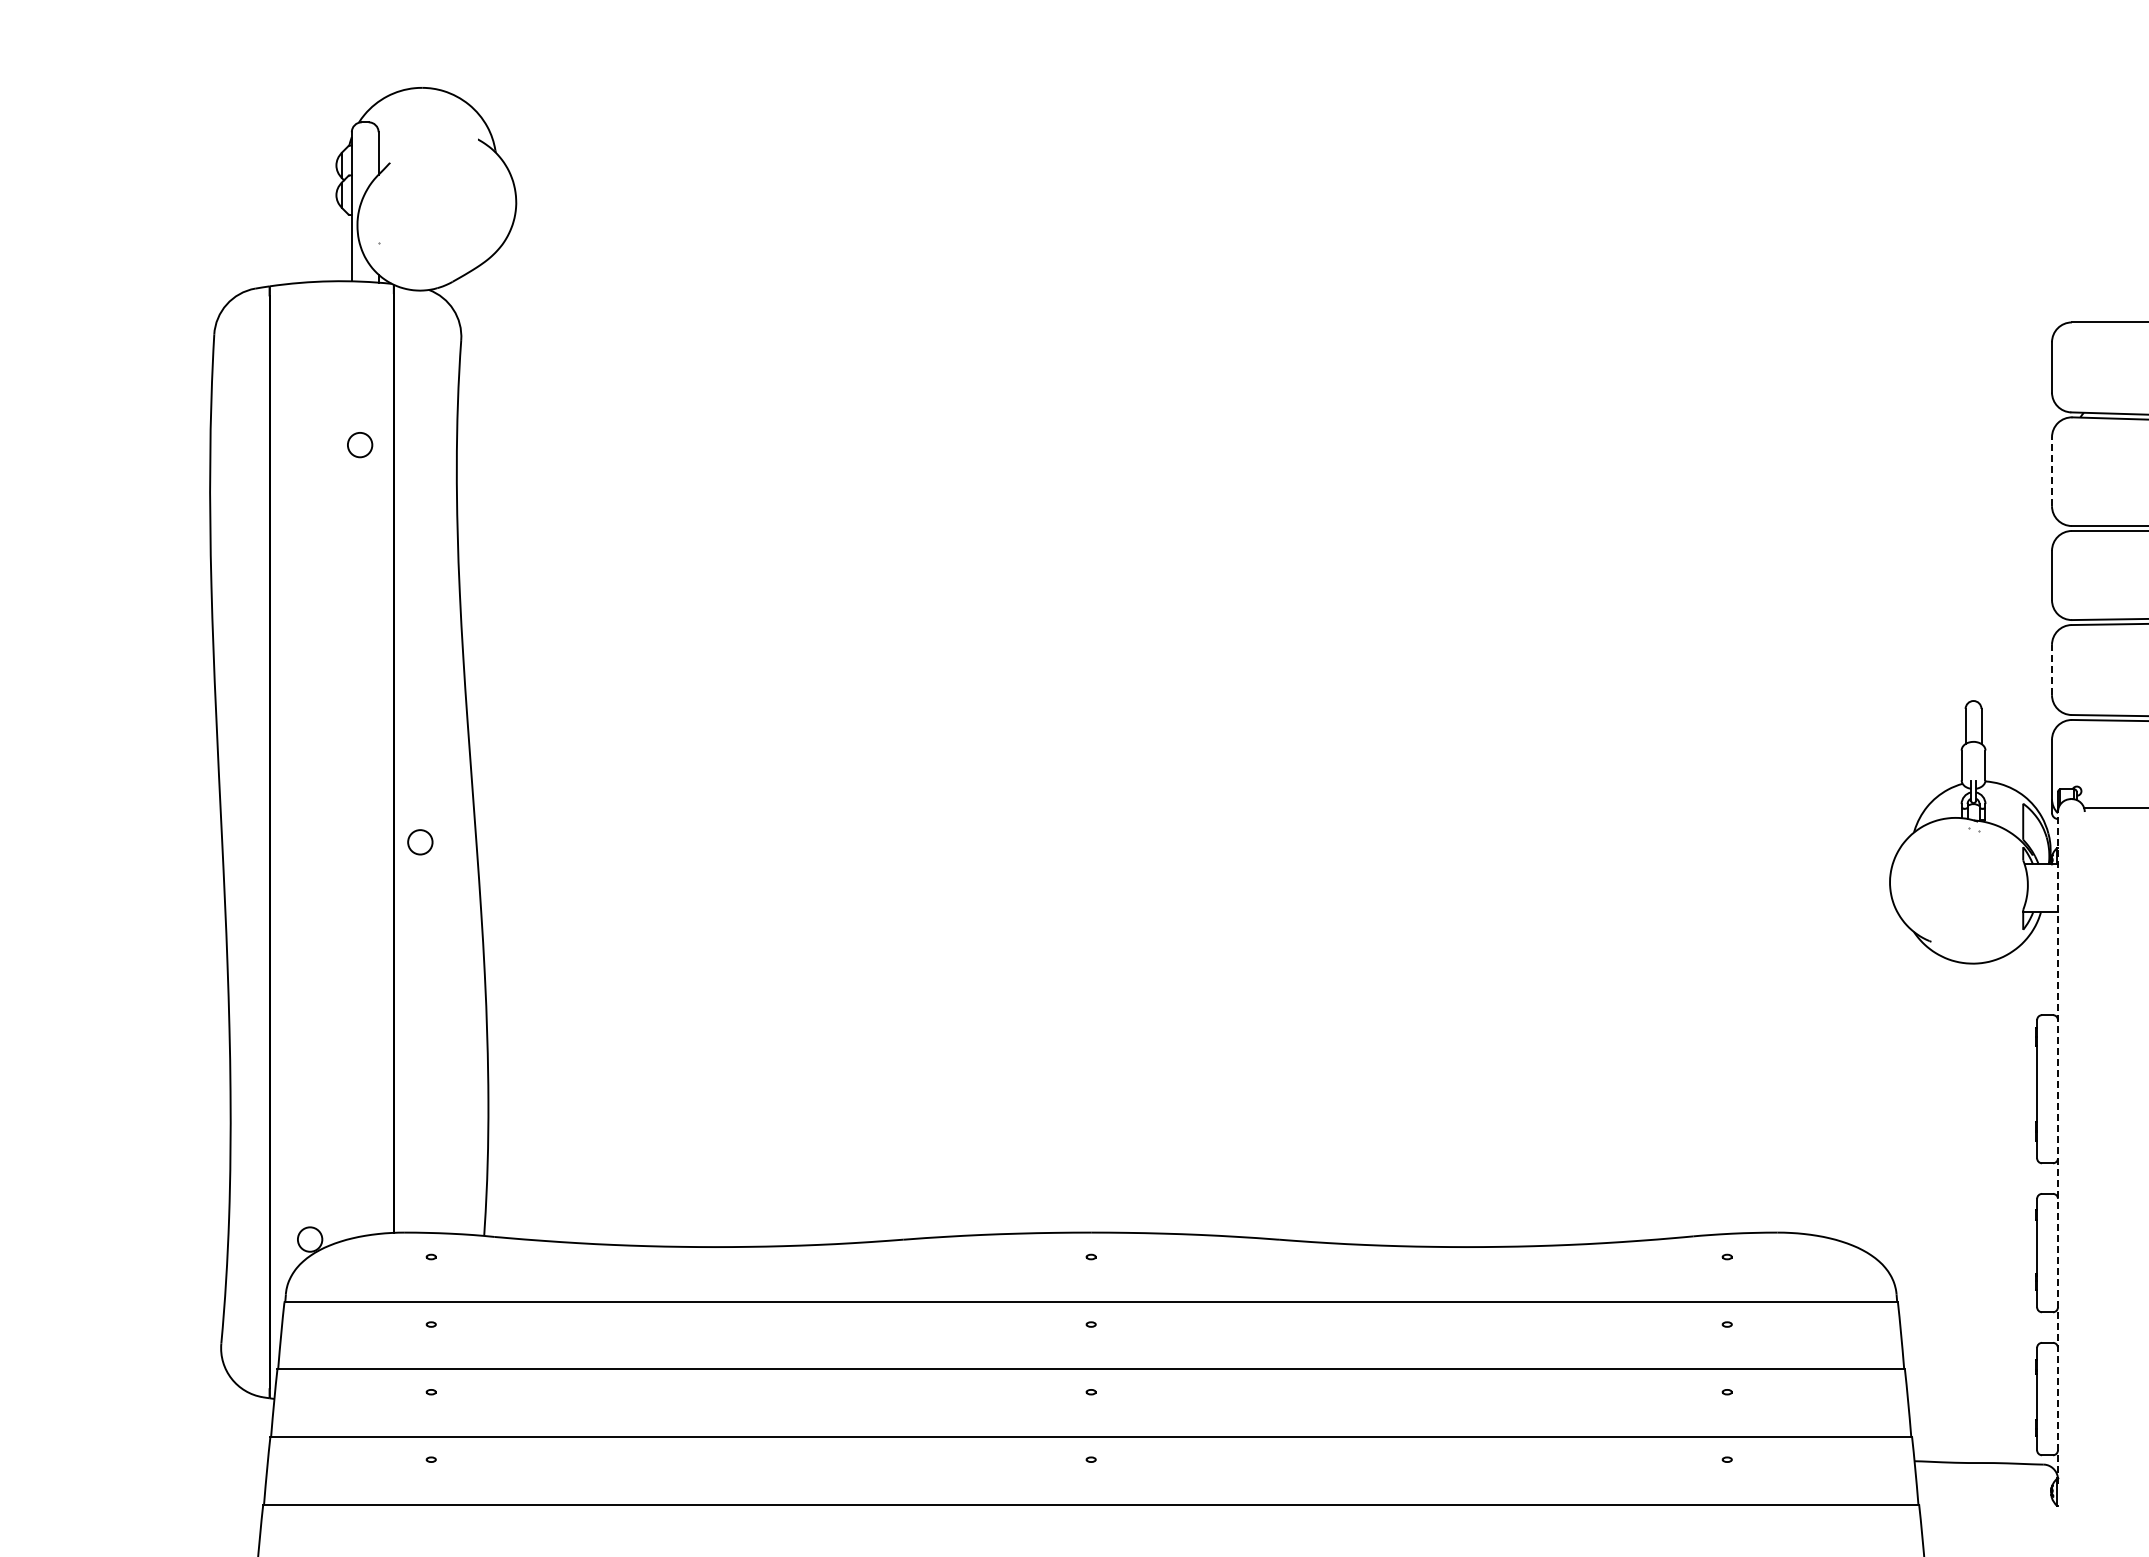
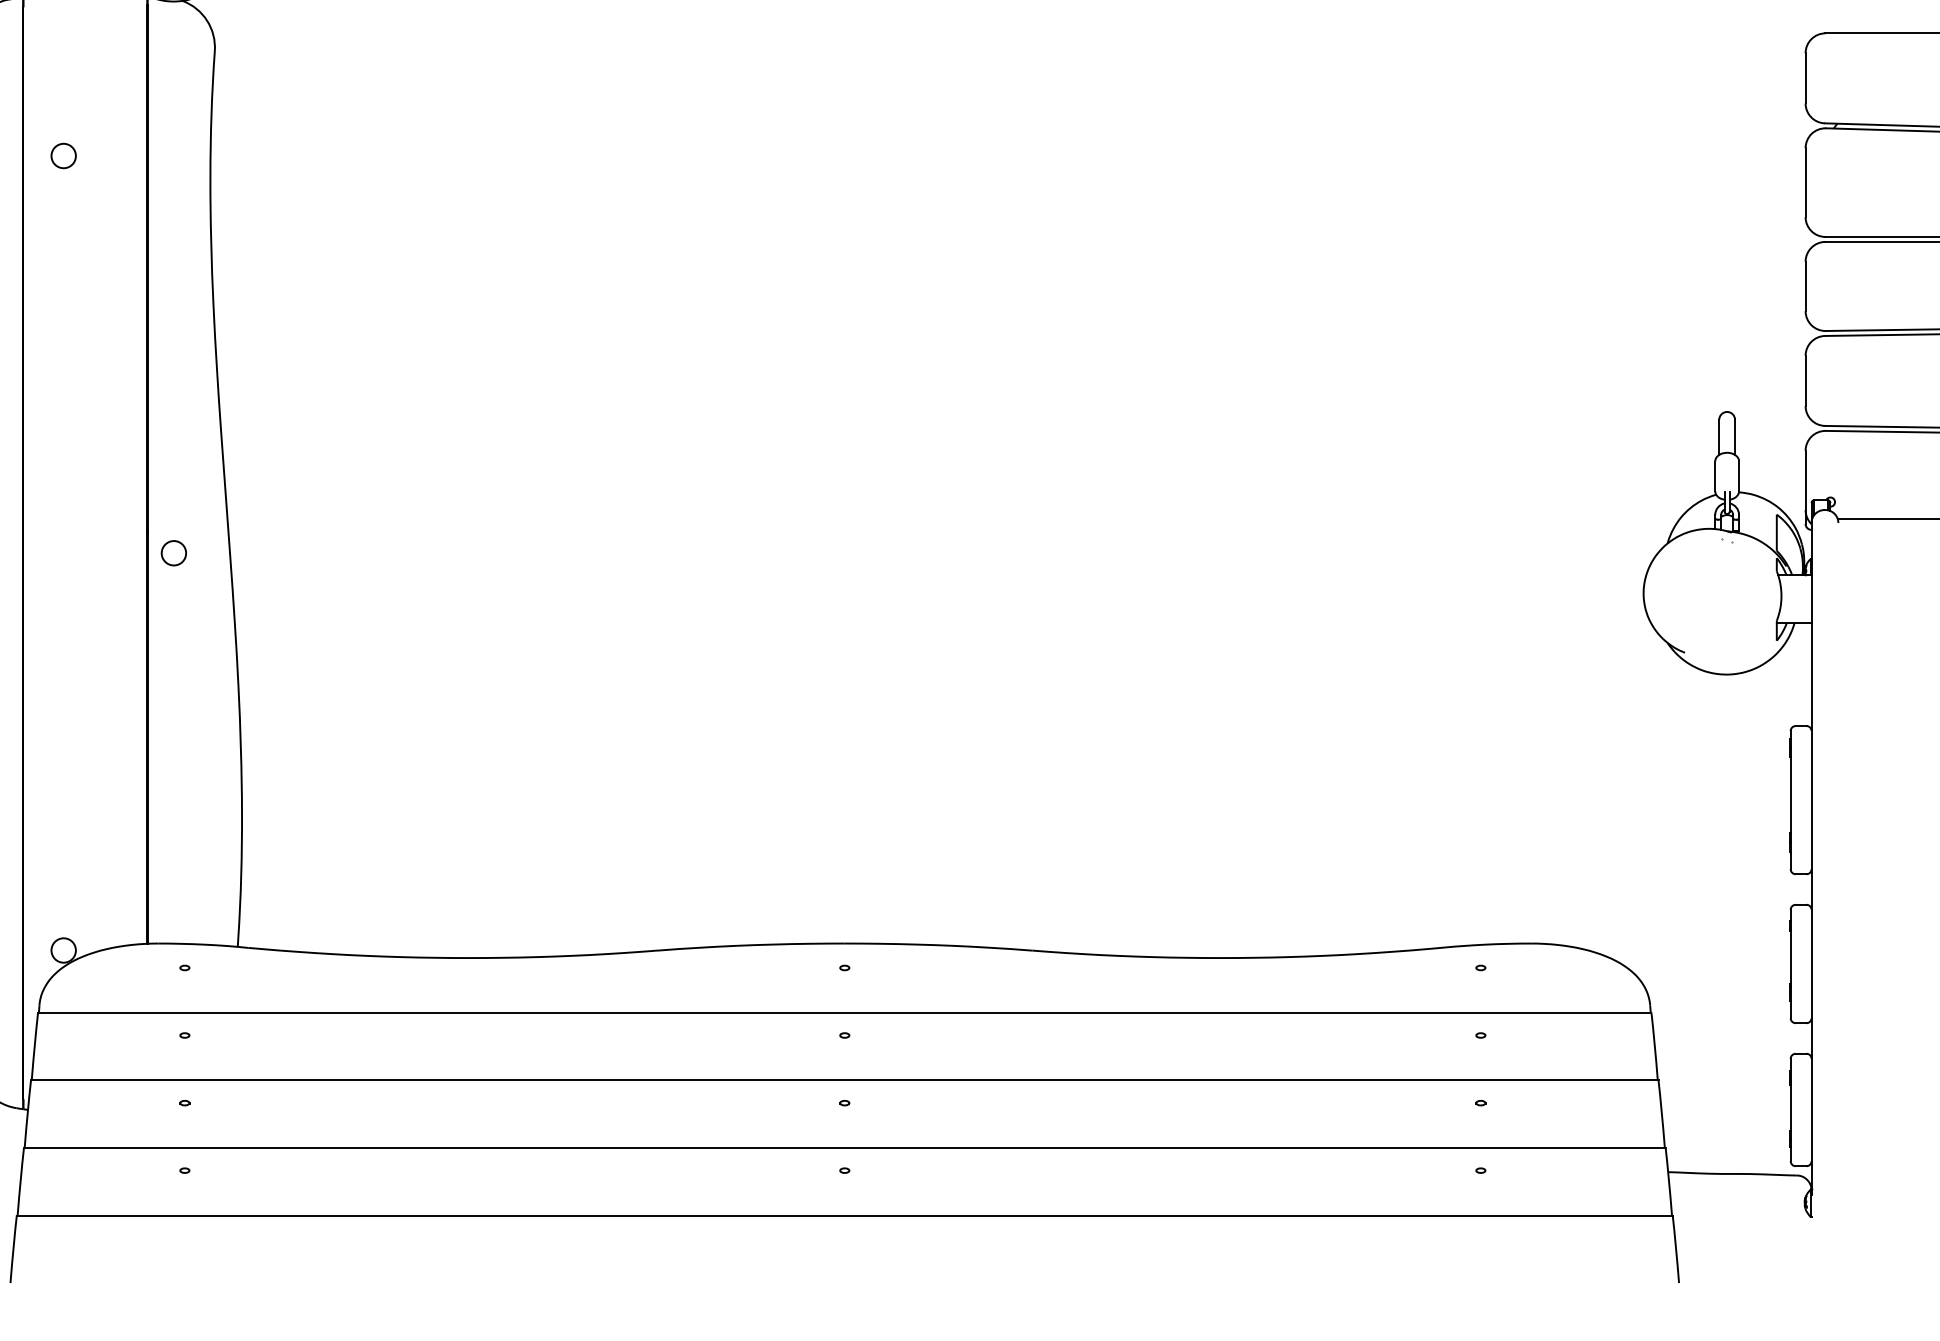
circle: (360, 445) -> (64, 156), moved
line: (2052, 471) -> (1806, 182), dashed -> solid
line: (2052, 669) -> (1806, 380), dashed -> solid
line: (2057, 1148) -> (1811, 859), dashed -> solid

